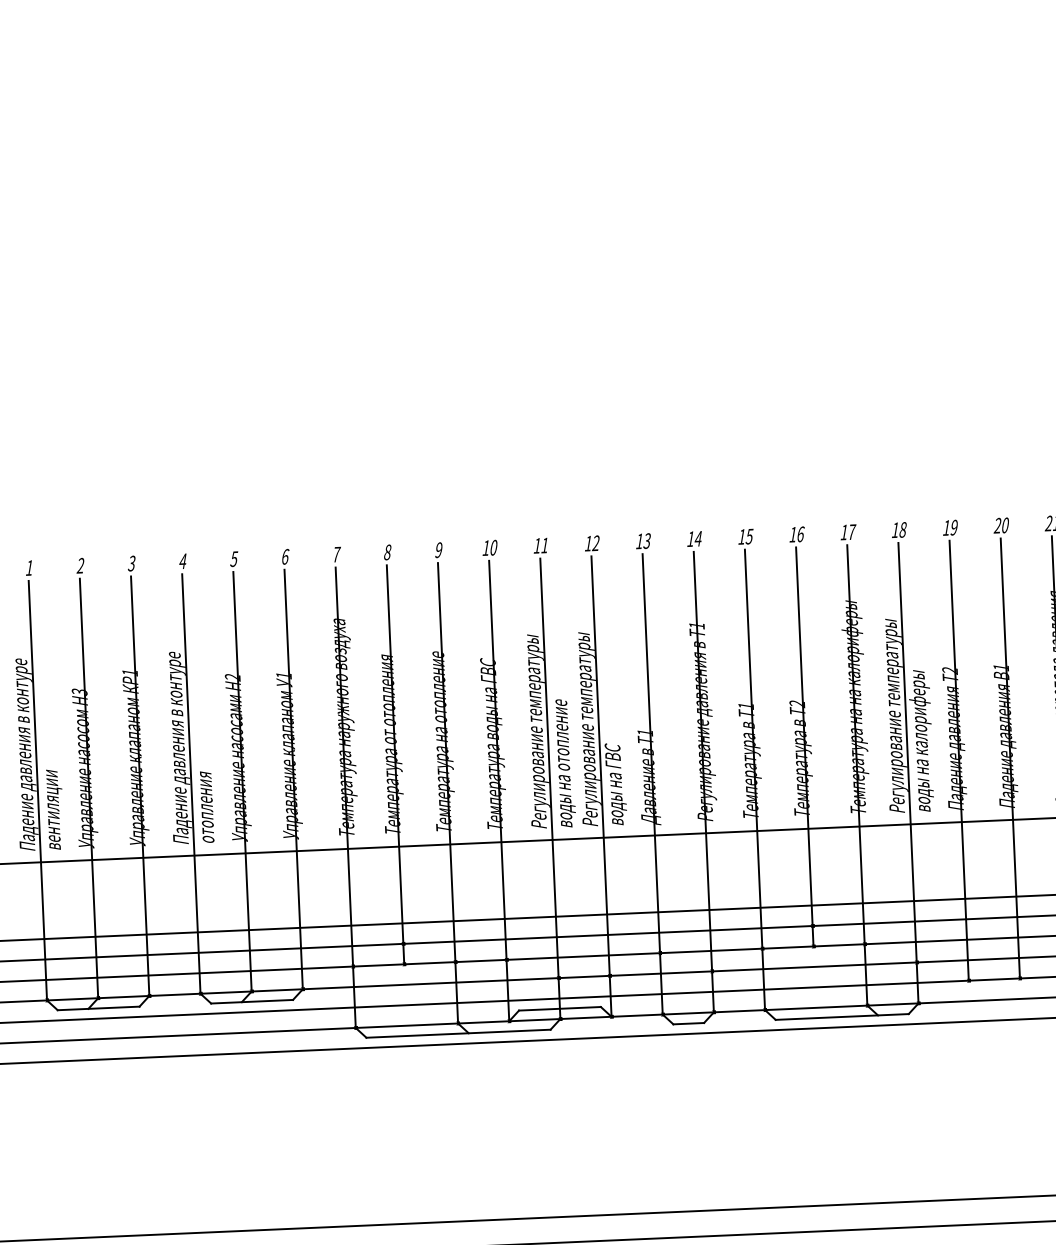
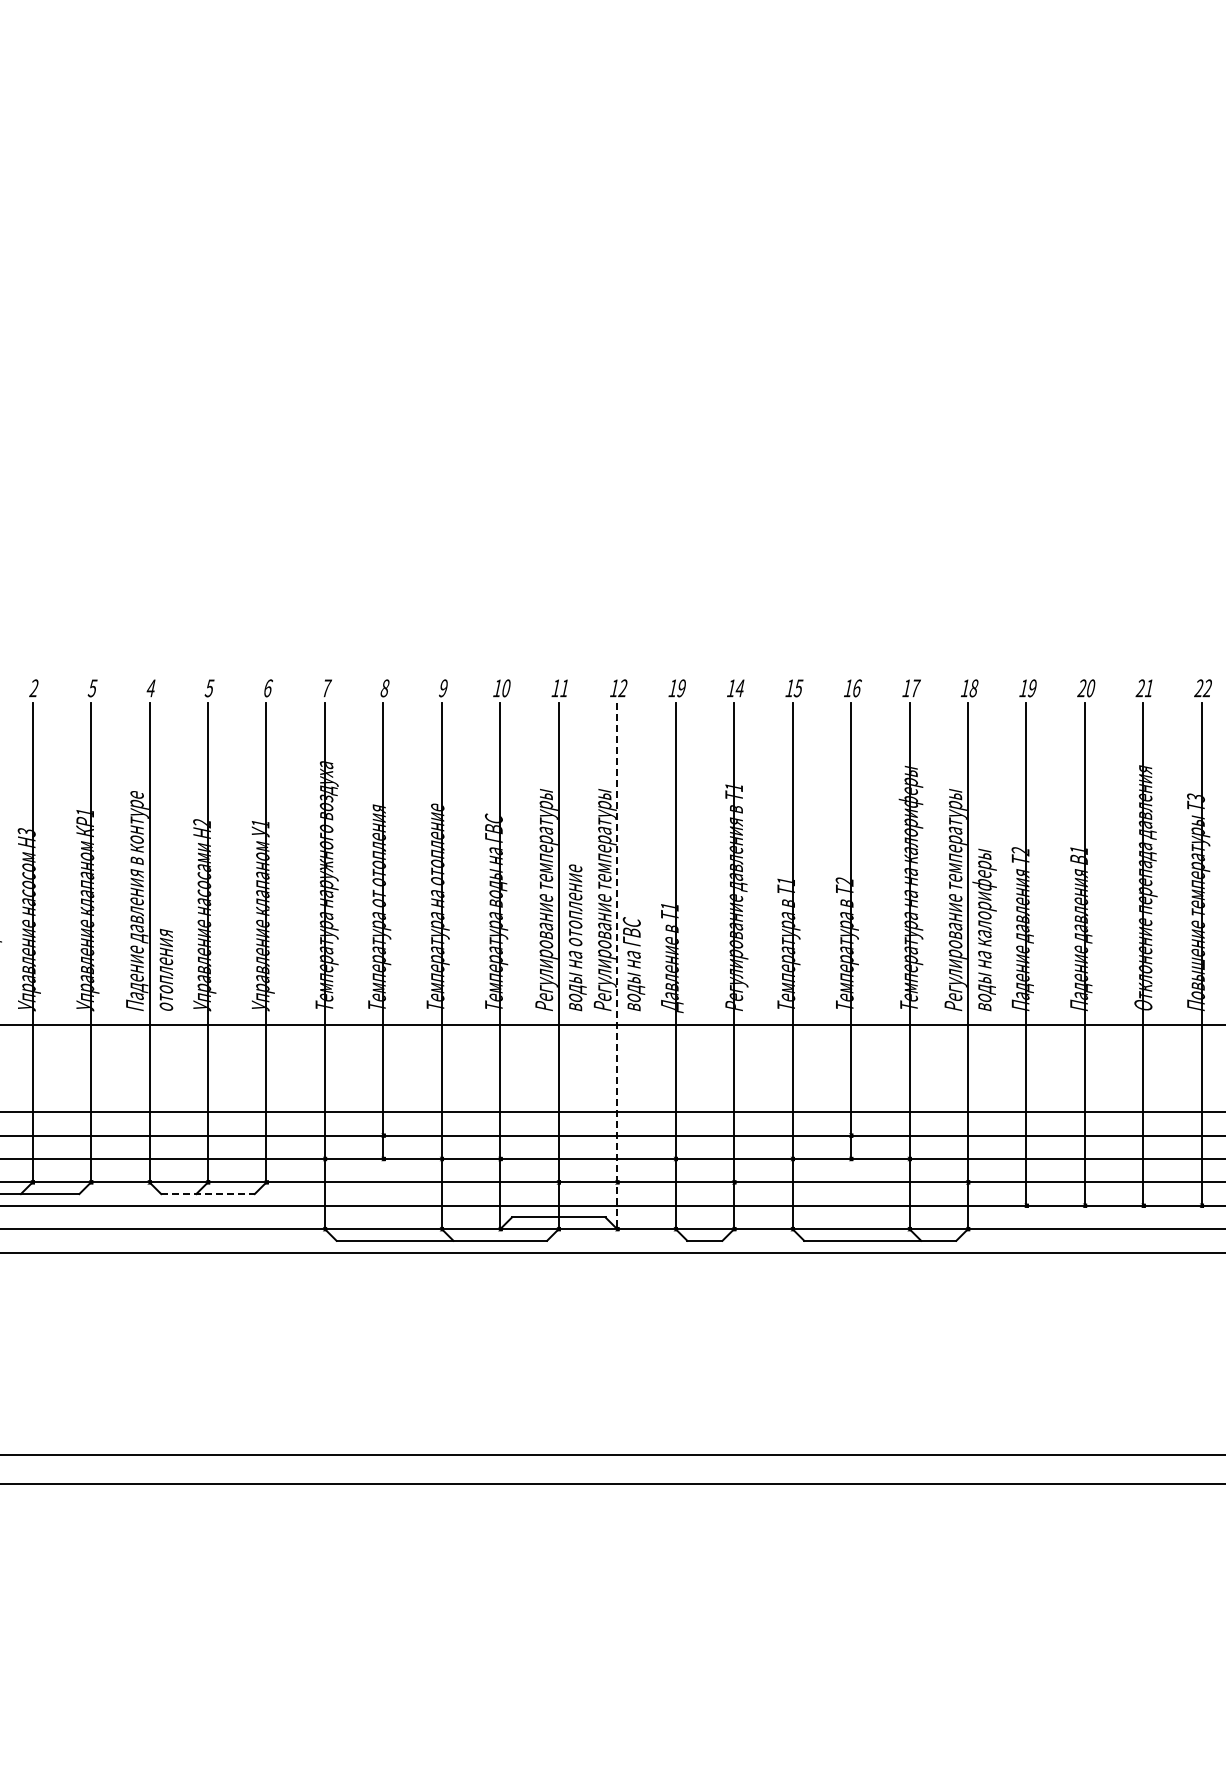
text: (646, 541) -> (680, 688), 13 -> 19
text: (132, 562) -> (93, 687), 3 -> 5
line: (601, 786) -> (617, 966), solid -> dashed
line: (252, 1002) -> (208, 1194), solid -> dashed

